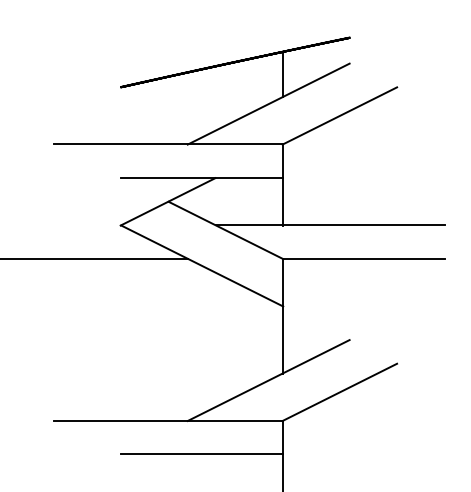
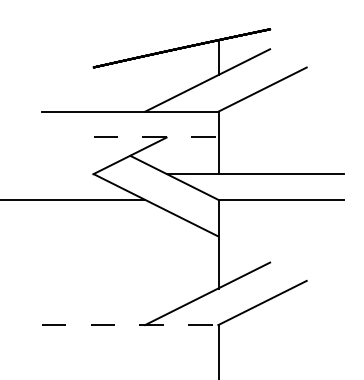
line: (201, 177) -> (155, 137), solid -> dashed
line: (168, 420) -> (130, 324), solid -> dashed
line: (201, 454) -> (155, 350), removed

